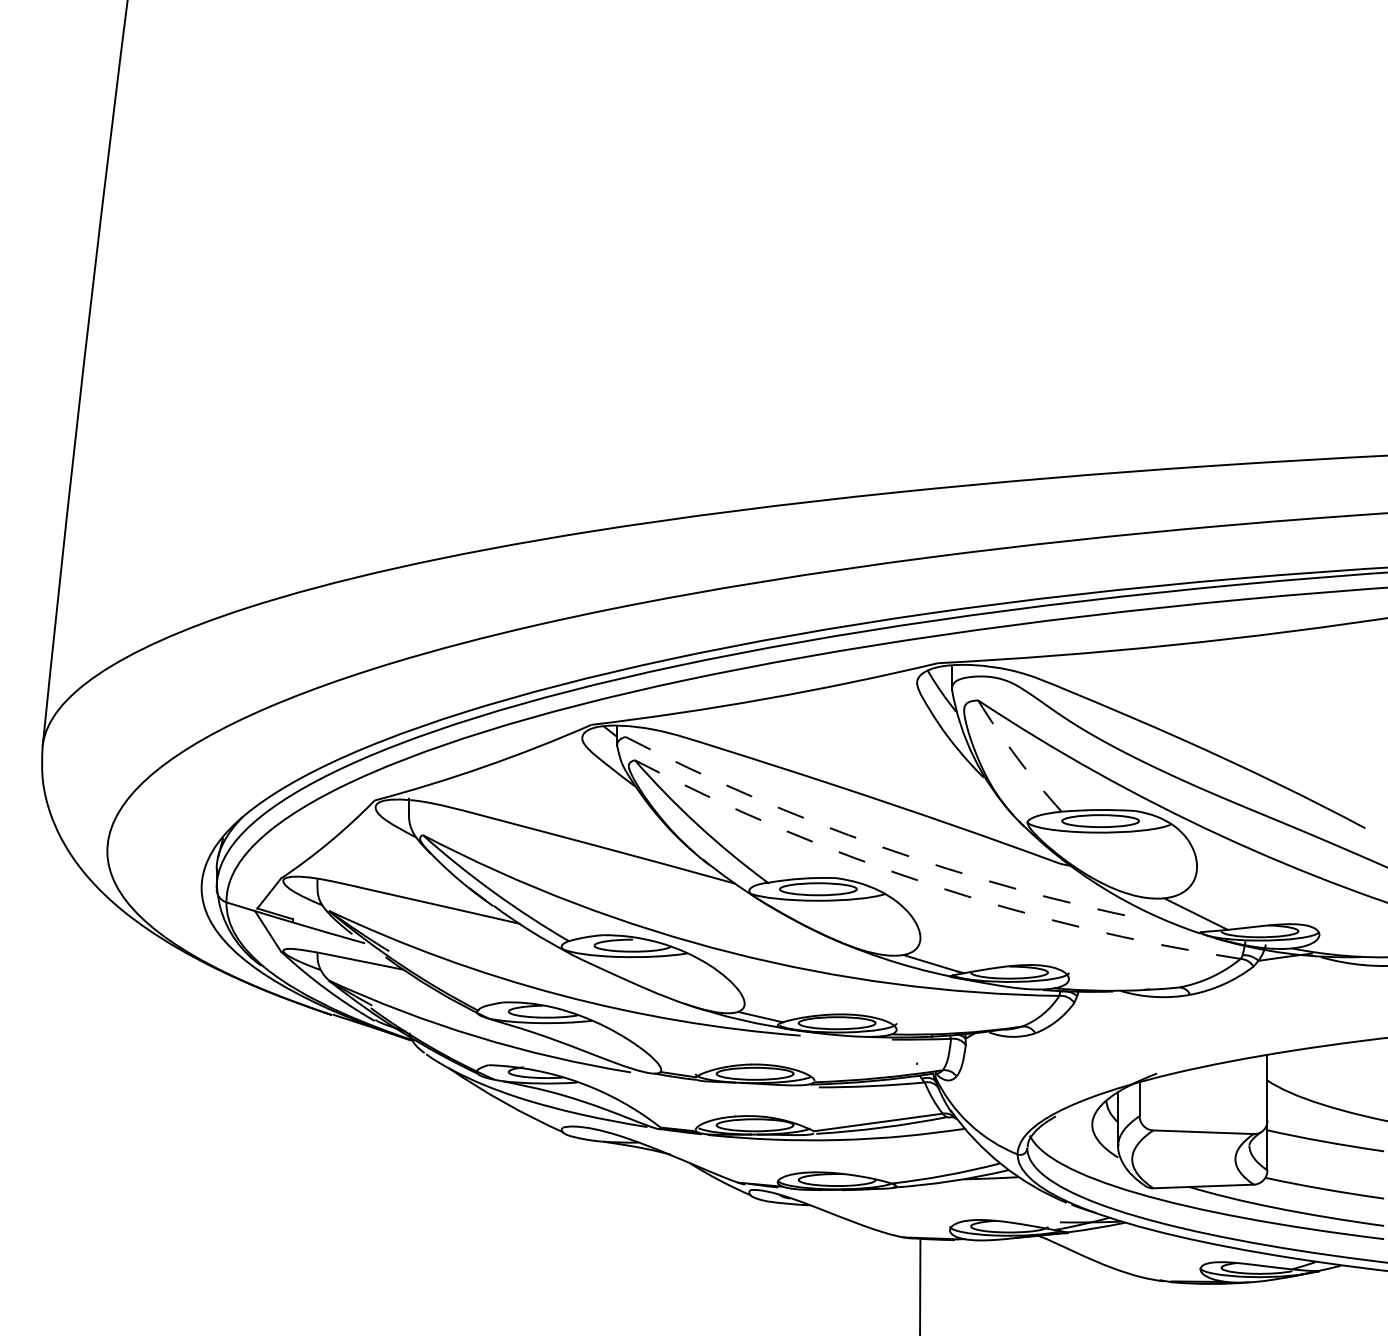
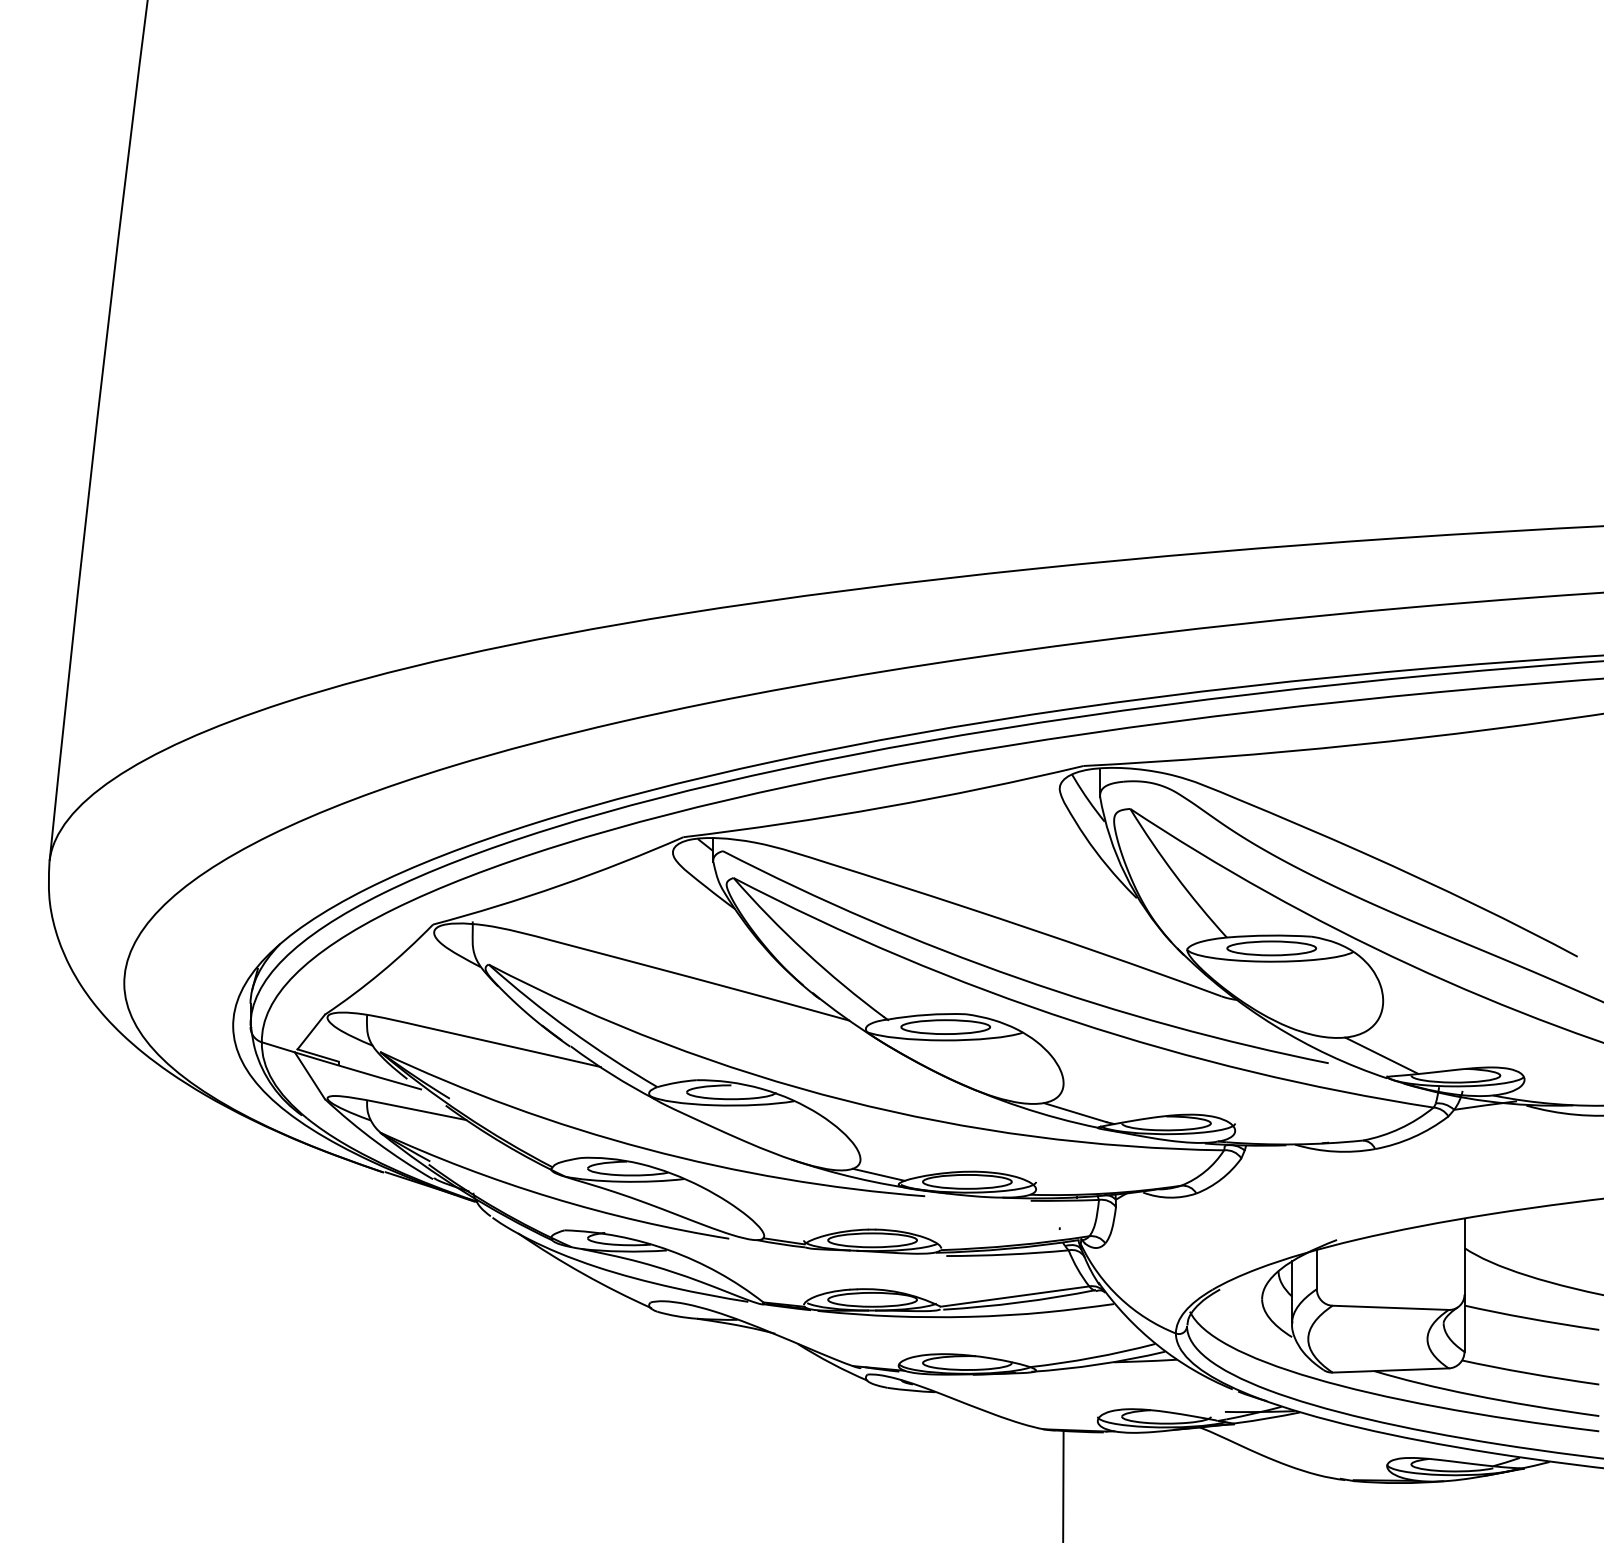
arc: (1017, 758) -> (1175, 876), dashed -> solid
arc: (881, 846) -> (1018, 977), dashed -> solid
arc: (929, 884) -> (1074, 1021), dashed -> solid

